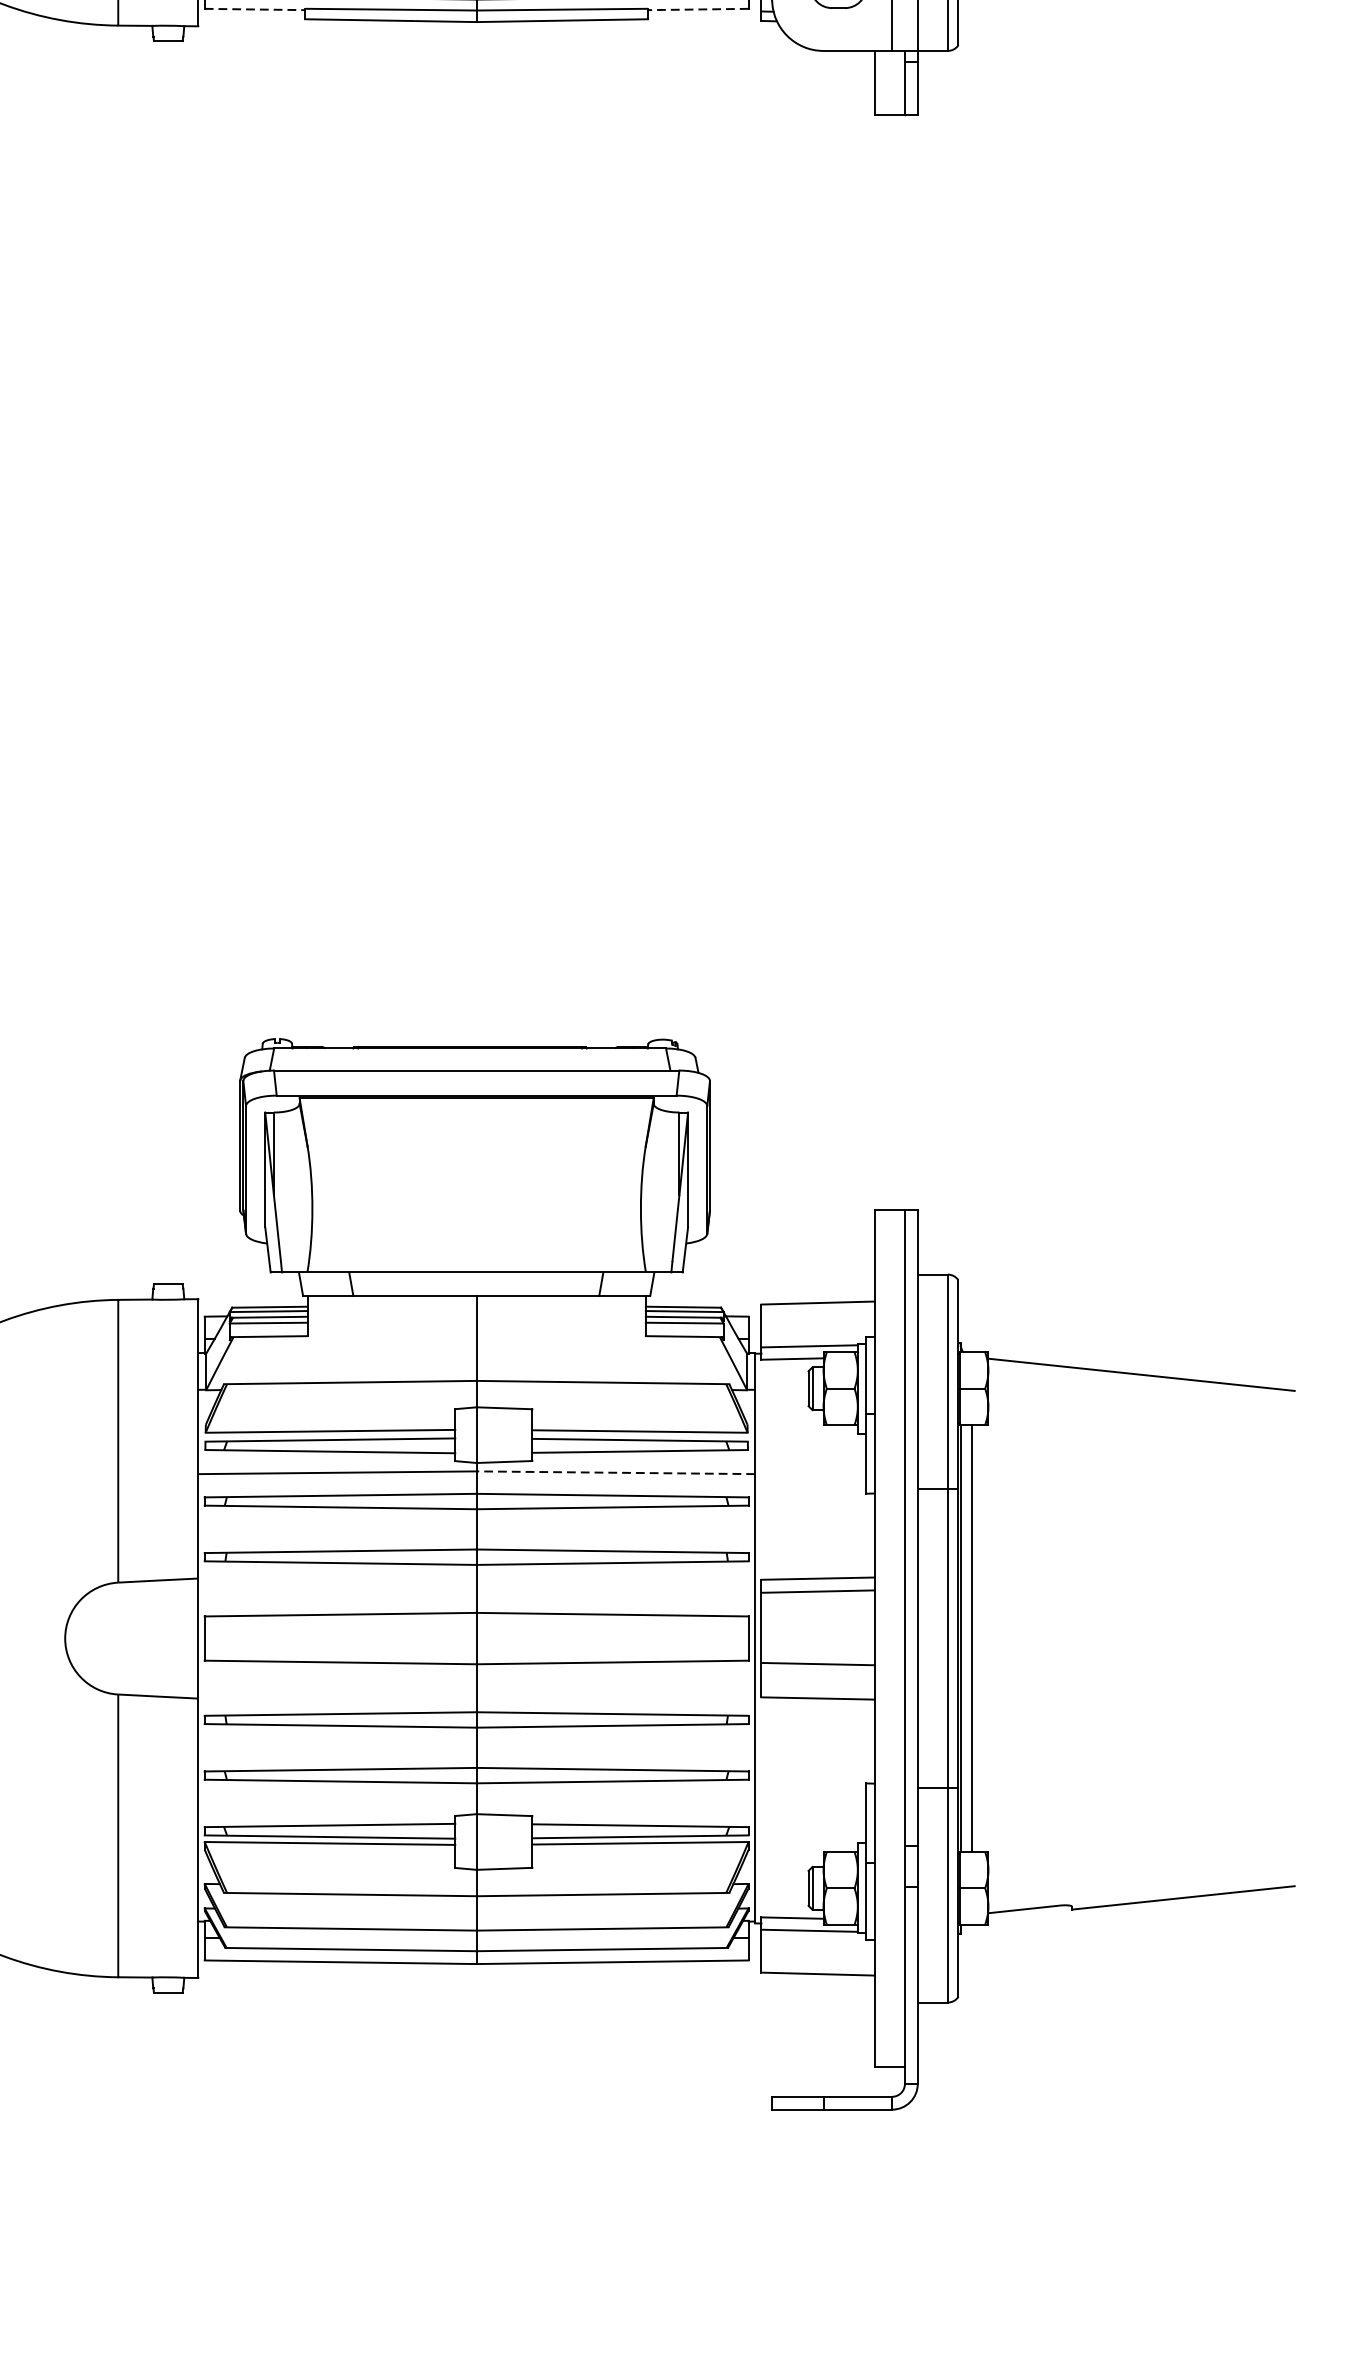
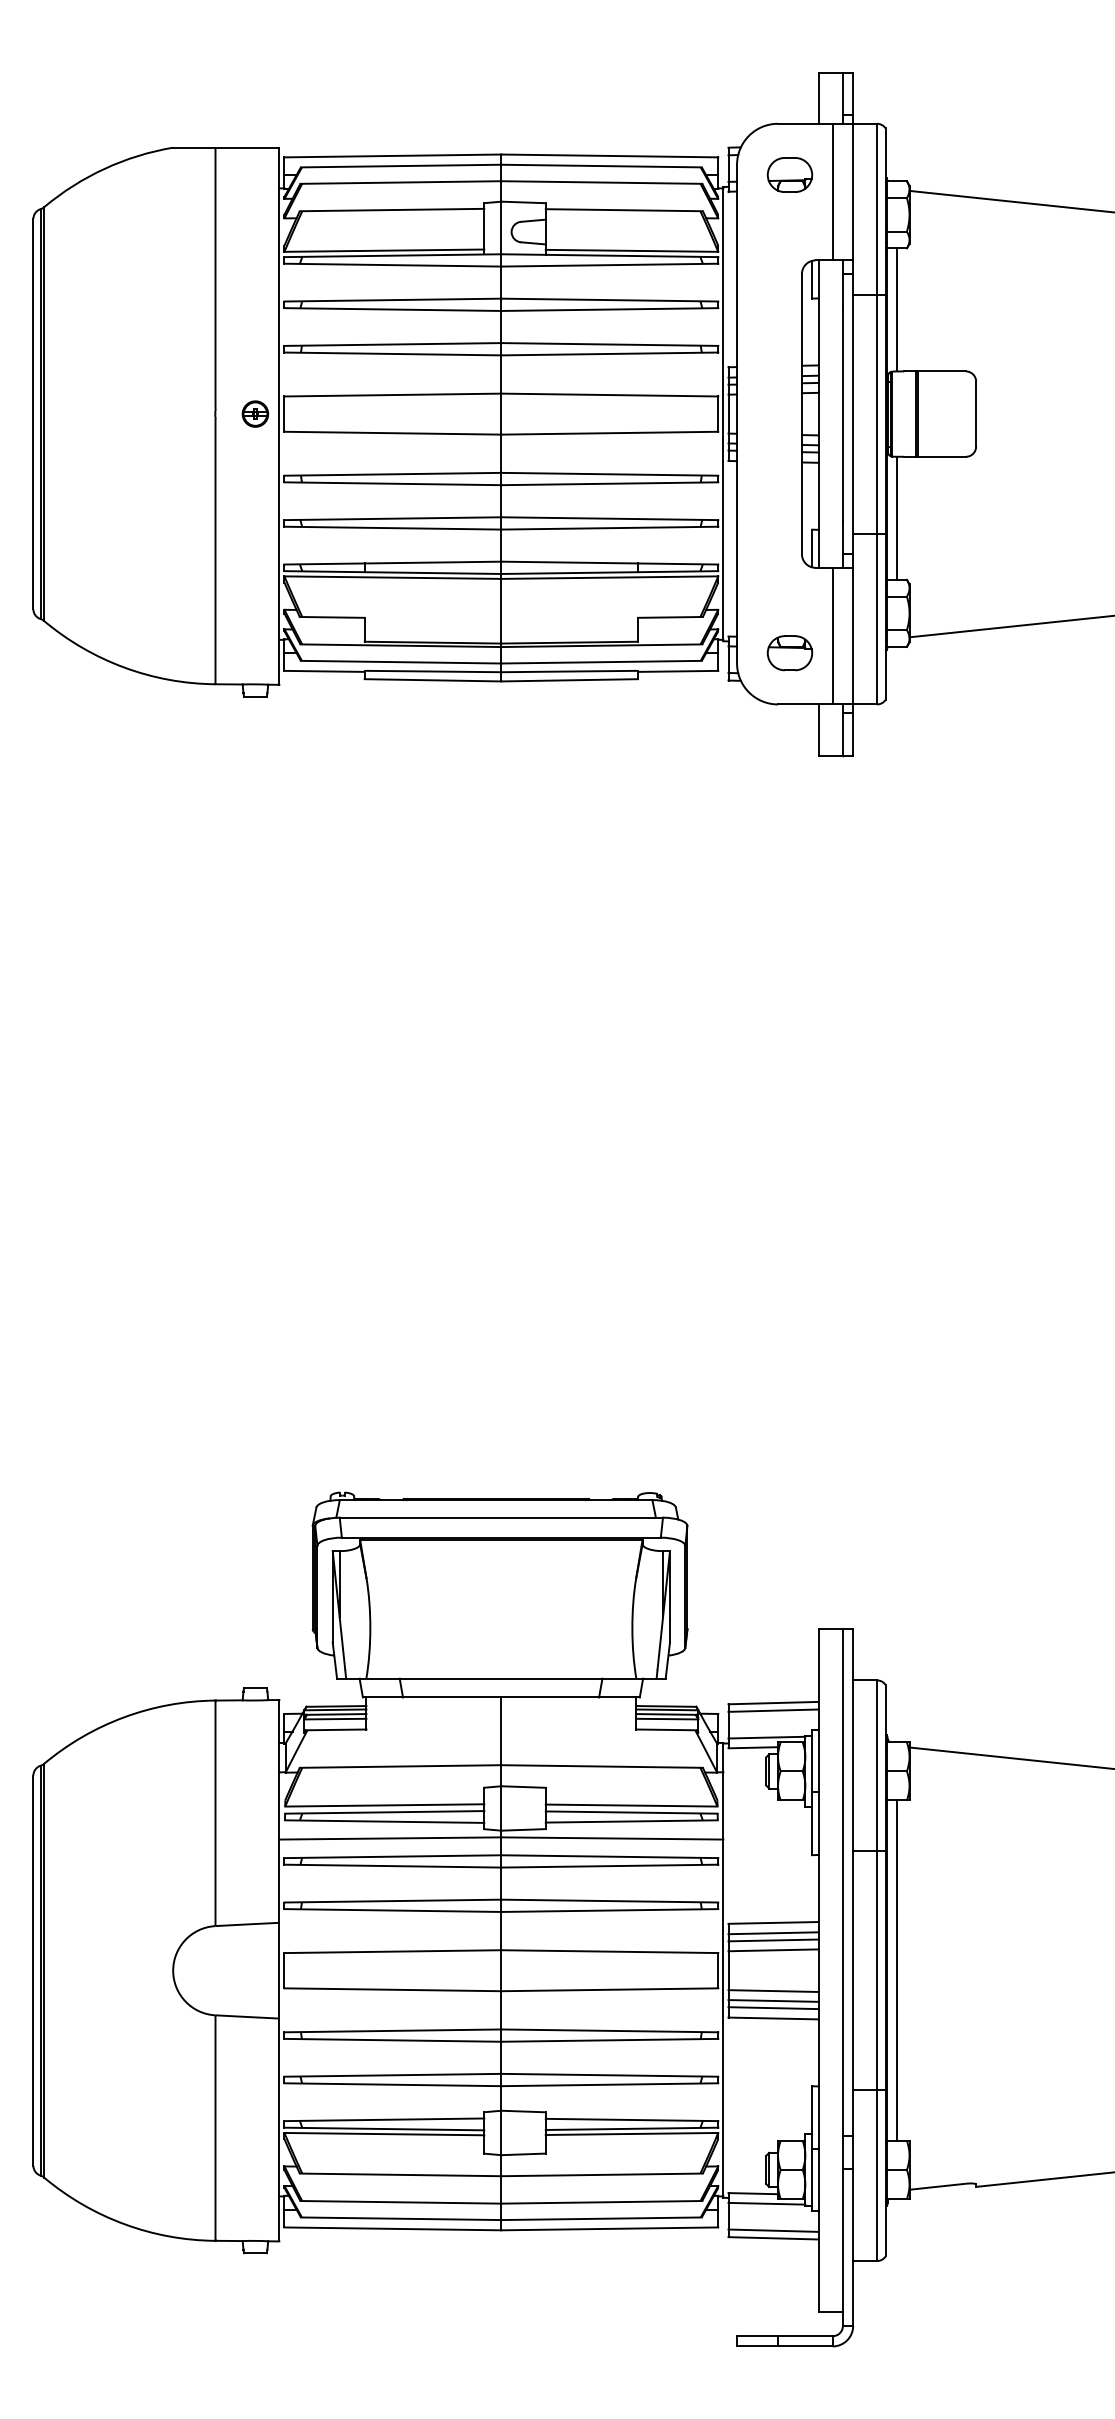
line: (256, 9) -> (325, 671), dashed -> solid
line: (697, 9) -> (677, 671), dashed -> solid
line: (817, 1312) -> (773, 1710), added
line: (614, 1472) -> (611, 1838), dashed -> solid
line: (817, 1600) -> (773, 1940), added
line: (817, 1613) -> (773, 1950), added
line: (817, 1675) -> (773, 2000), added
line: (817, 1685) -> (773, 2008), added
line: (817, 1964) -> (773, 2230), added

